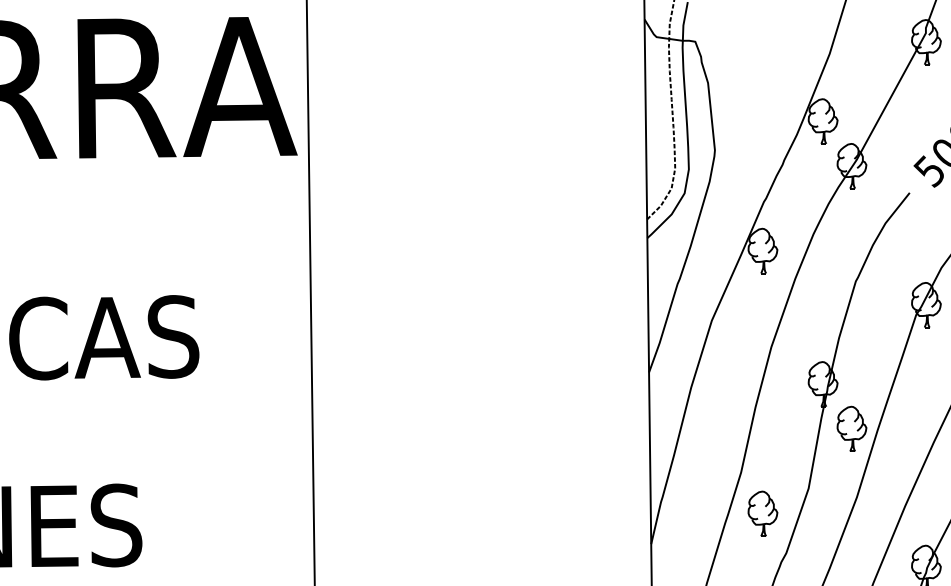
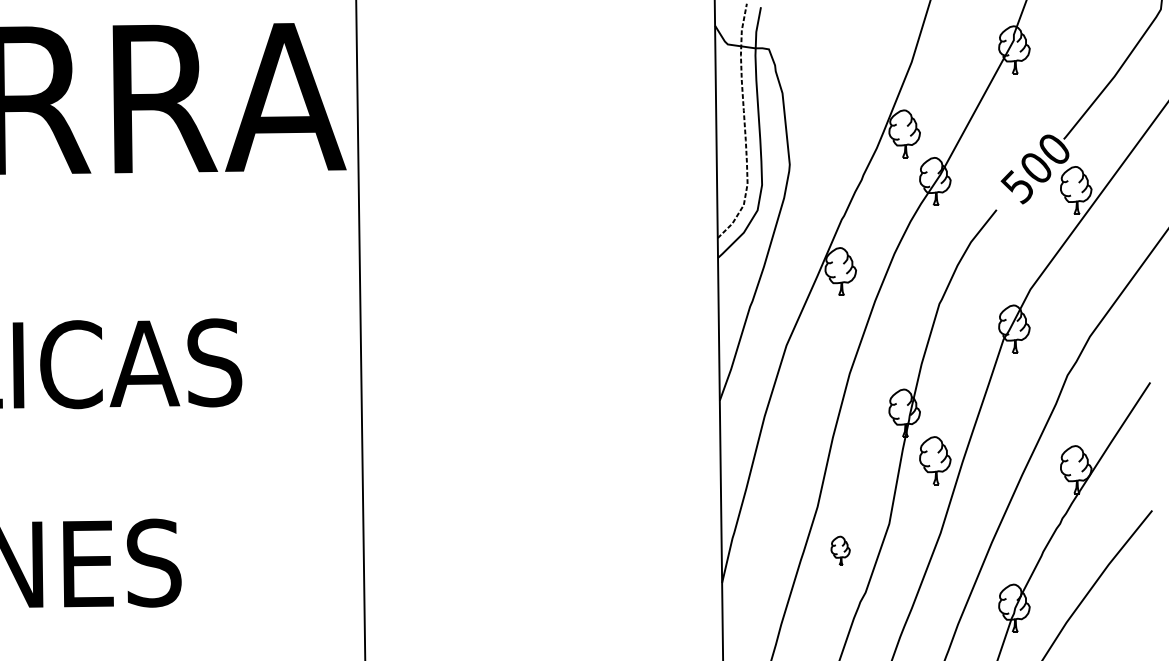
part: (762, 513) -> (840, 550), size x0.6

